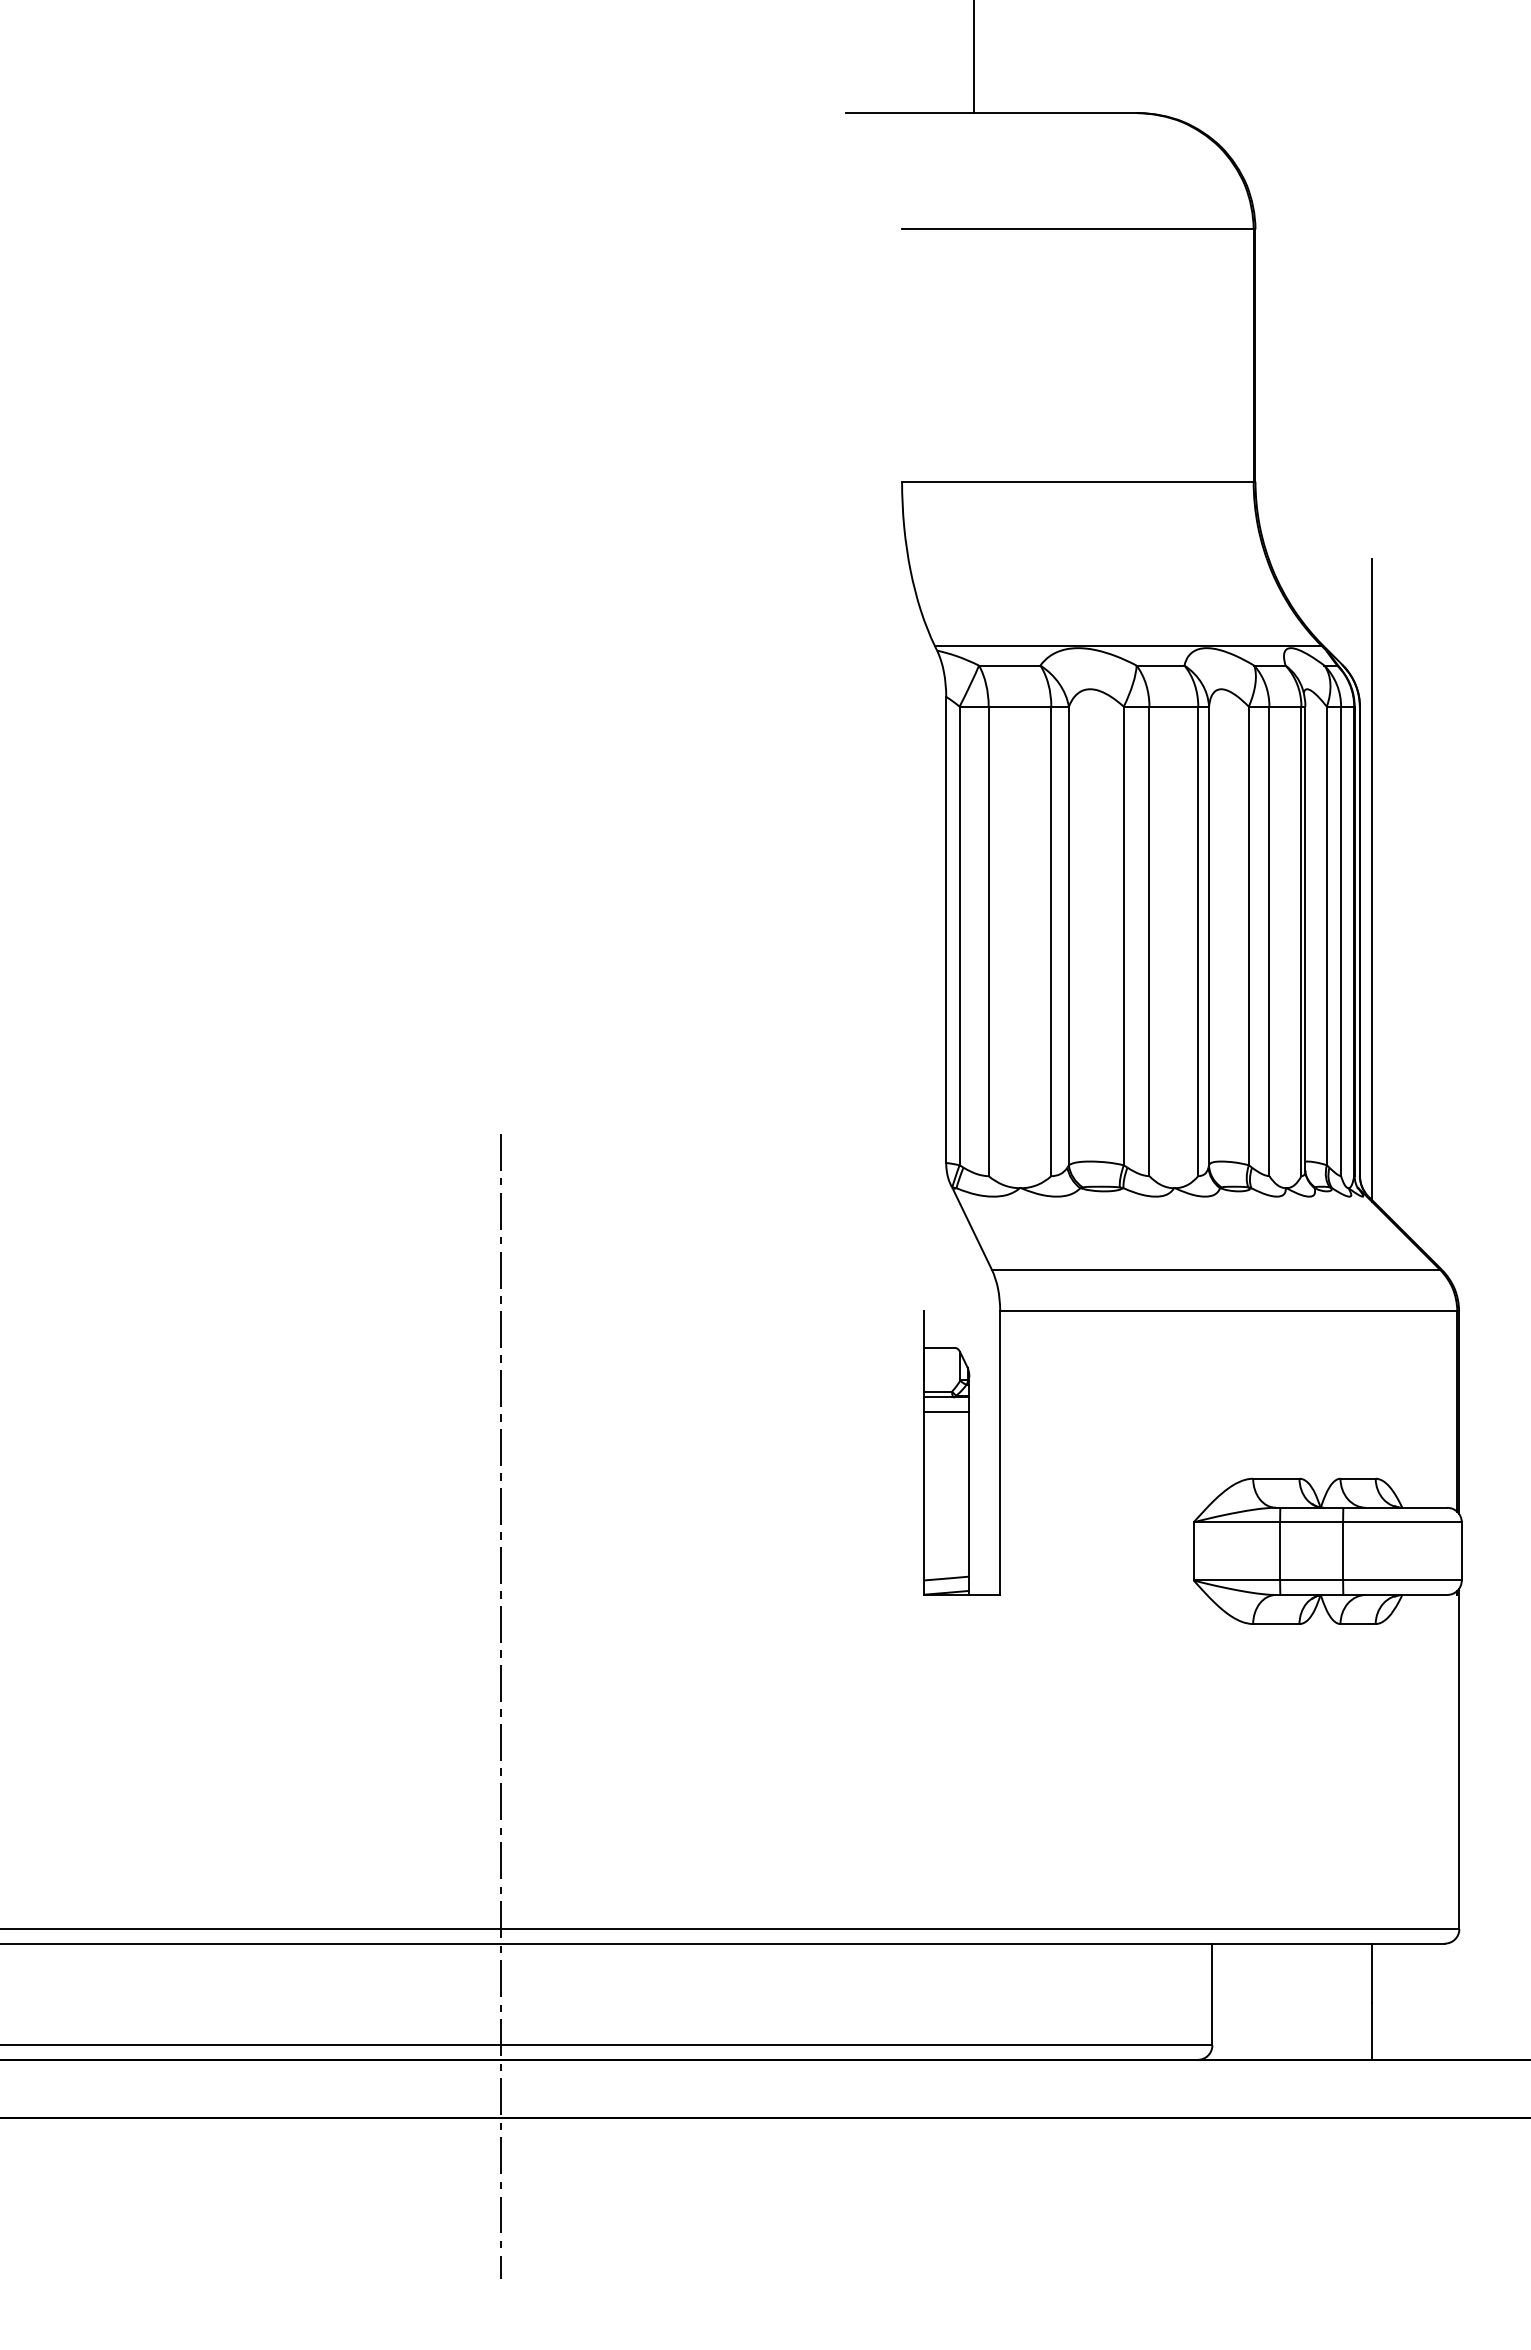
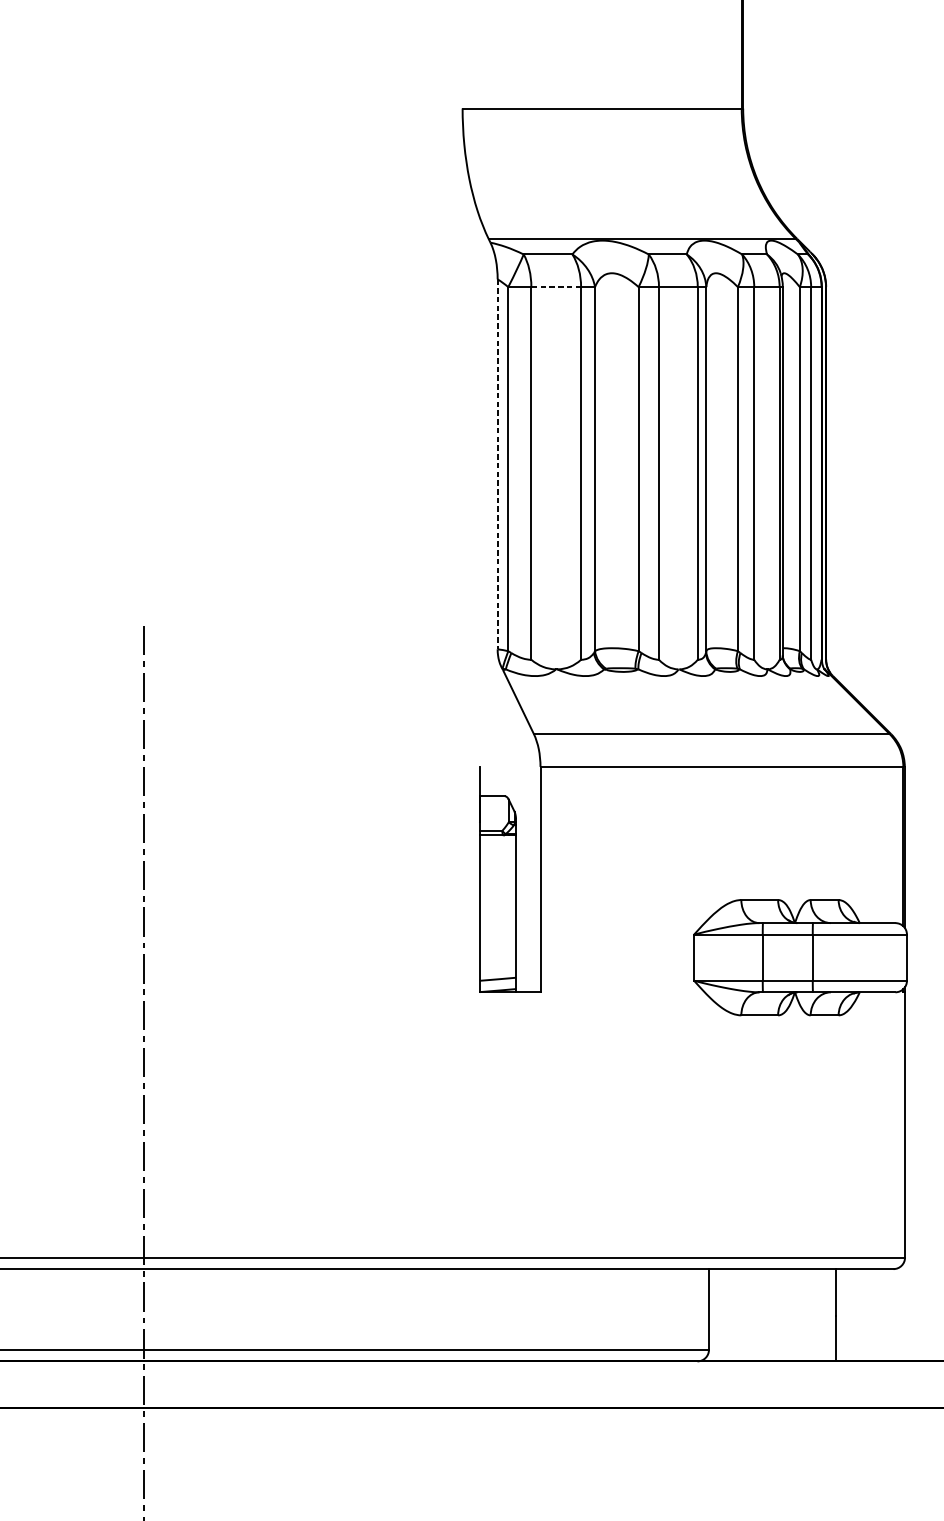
line: (1019, 706) -> (555, 286), solid -> dashed
line: (1372, 880) -> (836, 425), removed
line: (946, 929) -> (497, 463), solid -> dashed
line: (946, 1411) -> (497, 846), removed

